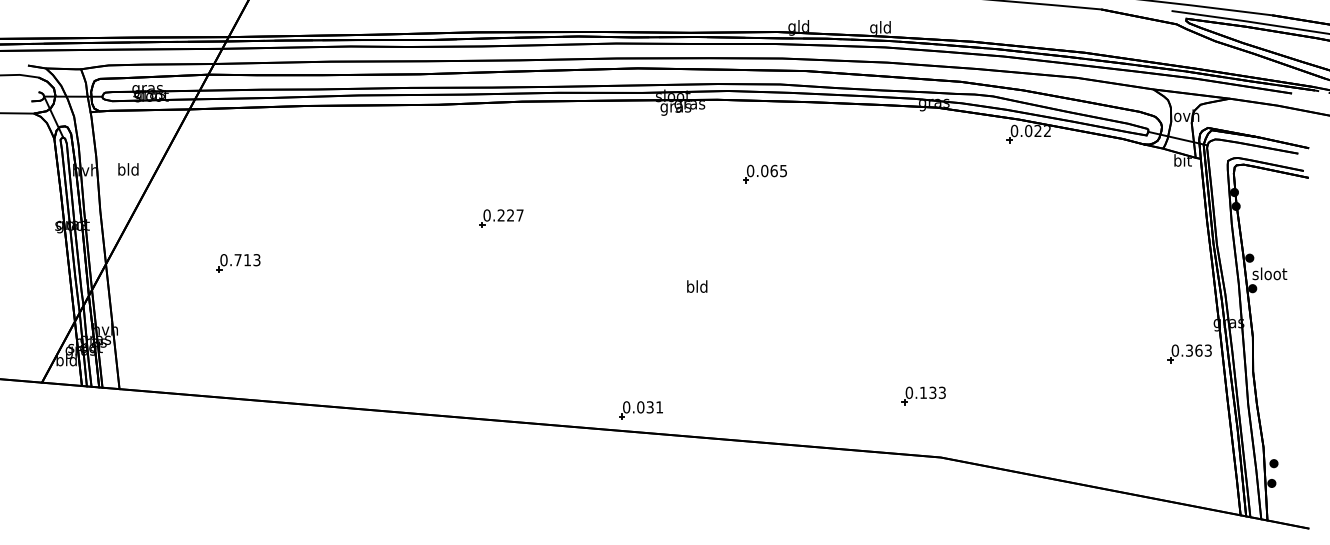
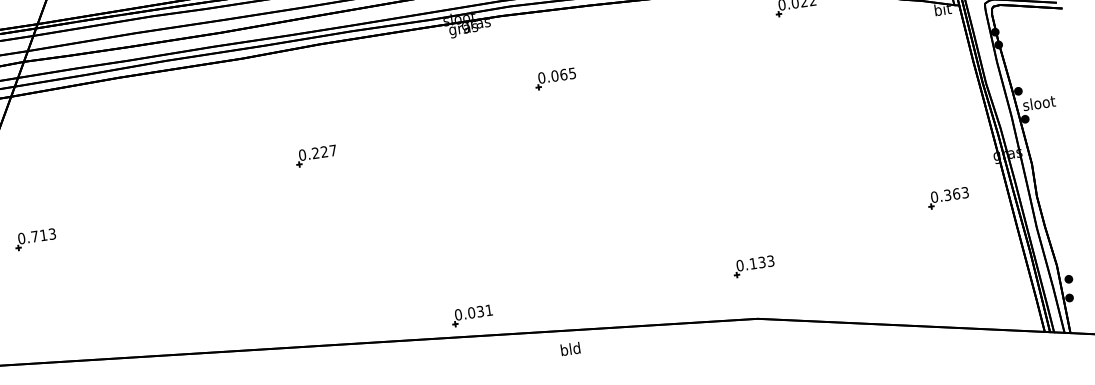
part: (238, 263) -> (35, 239), moved
text: (697, 286) -> (570, 348), moved
part: (1189, 353) -> (948, 197), moved
part: (923, 395) -> (753, 266), moved

